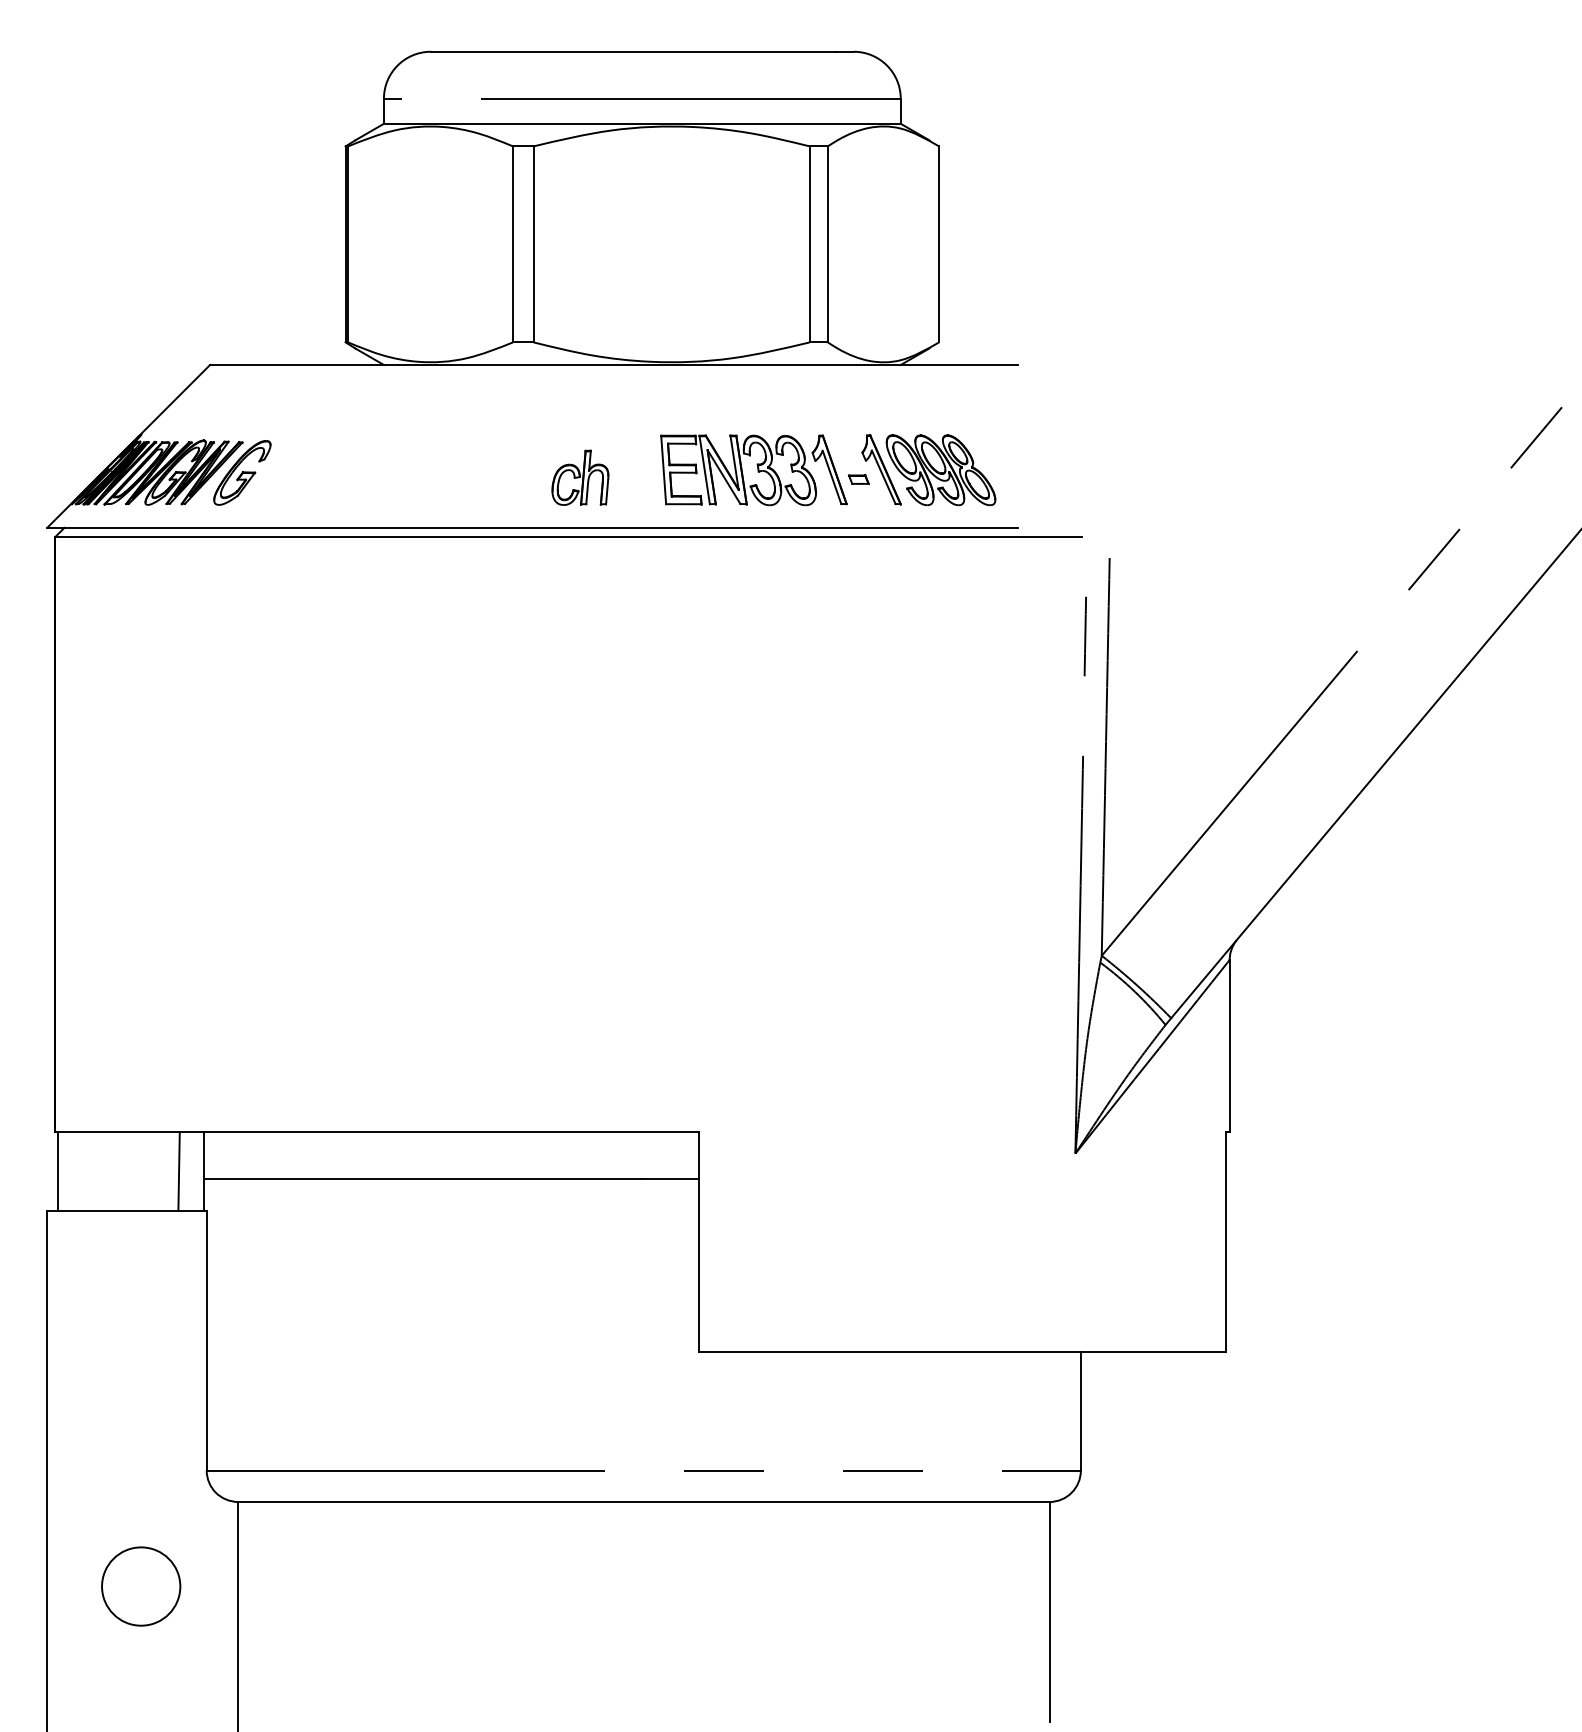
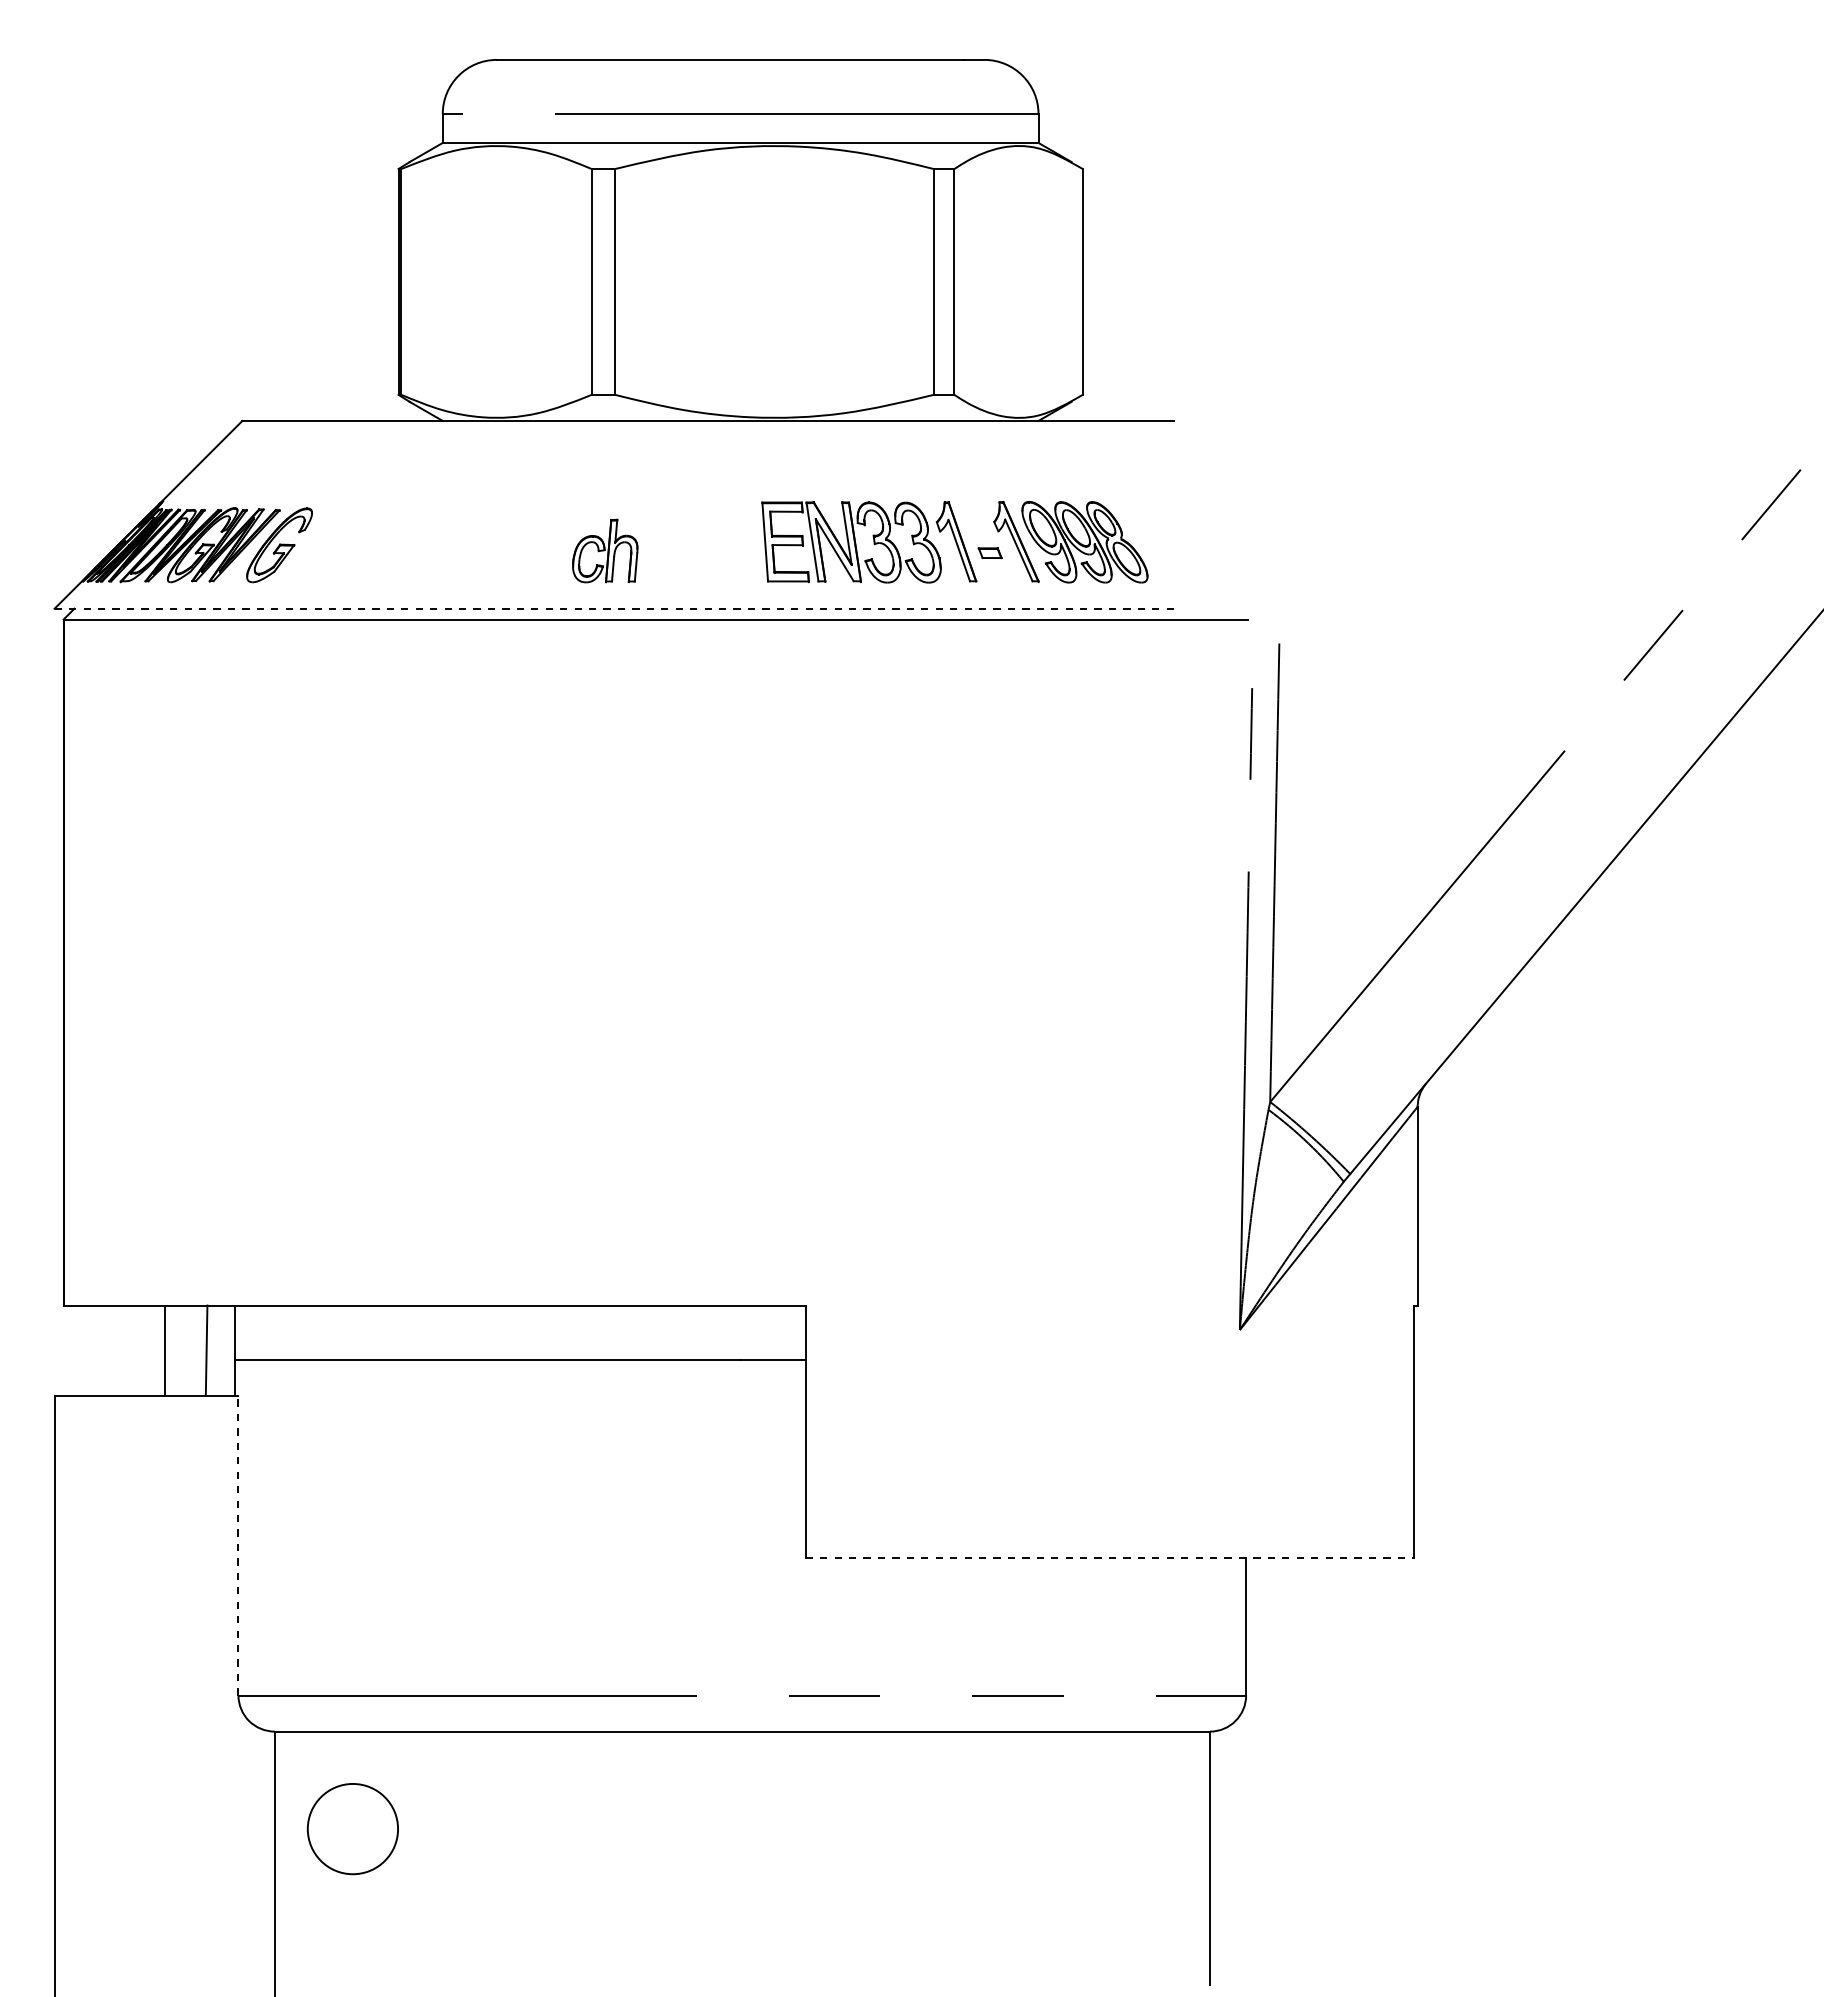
part: (580, 477) -> (605, 550), moved
line: (532, 527) -> (614, 608), solid -> dashed
line: (57, 1171) -> (164, 1350), moved
line: (206, 1340) -> (238, 1545), solid -> dashed
line: (963, 1351) -> (1110, 1558), solid -> dashed
circle: (140, 1586) -> (352, 1829), moved

